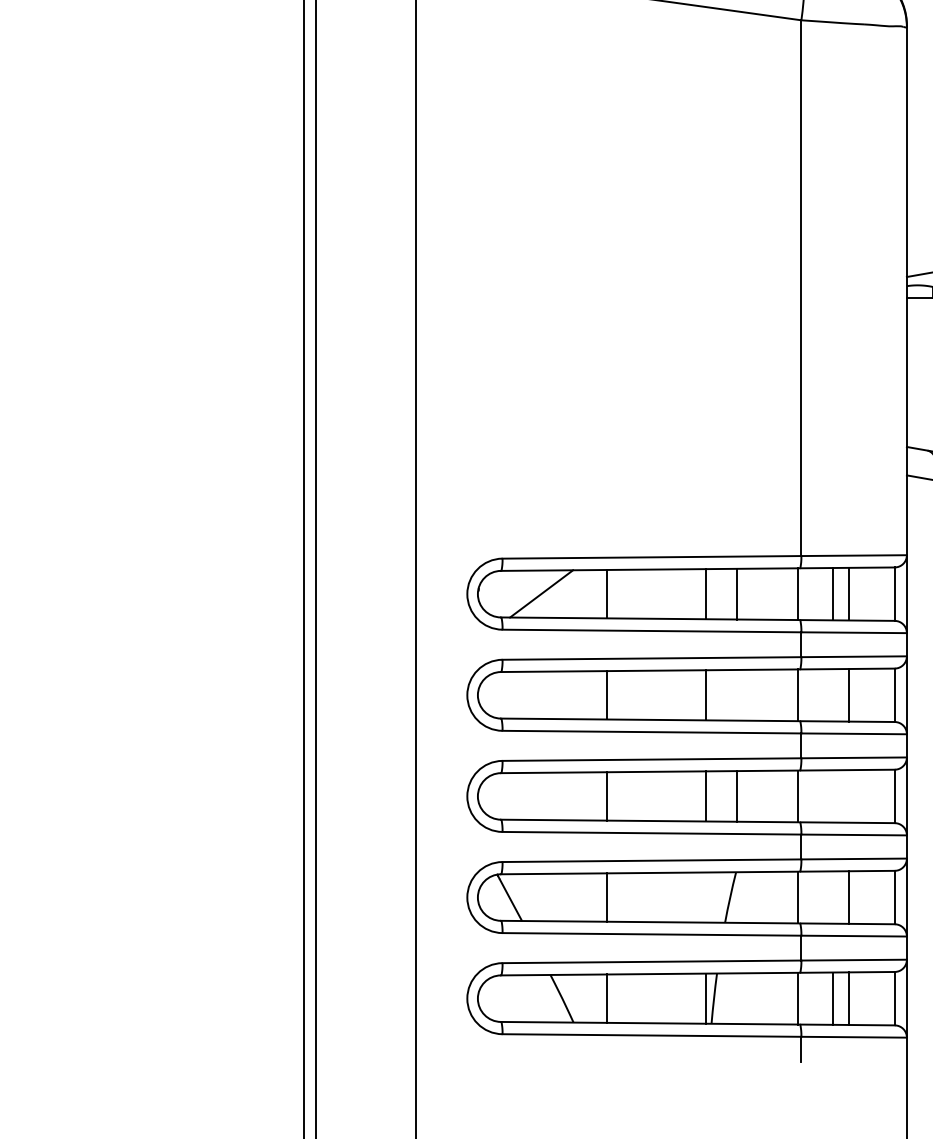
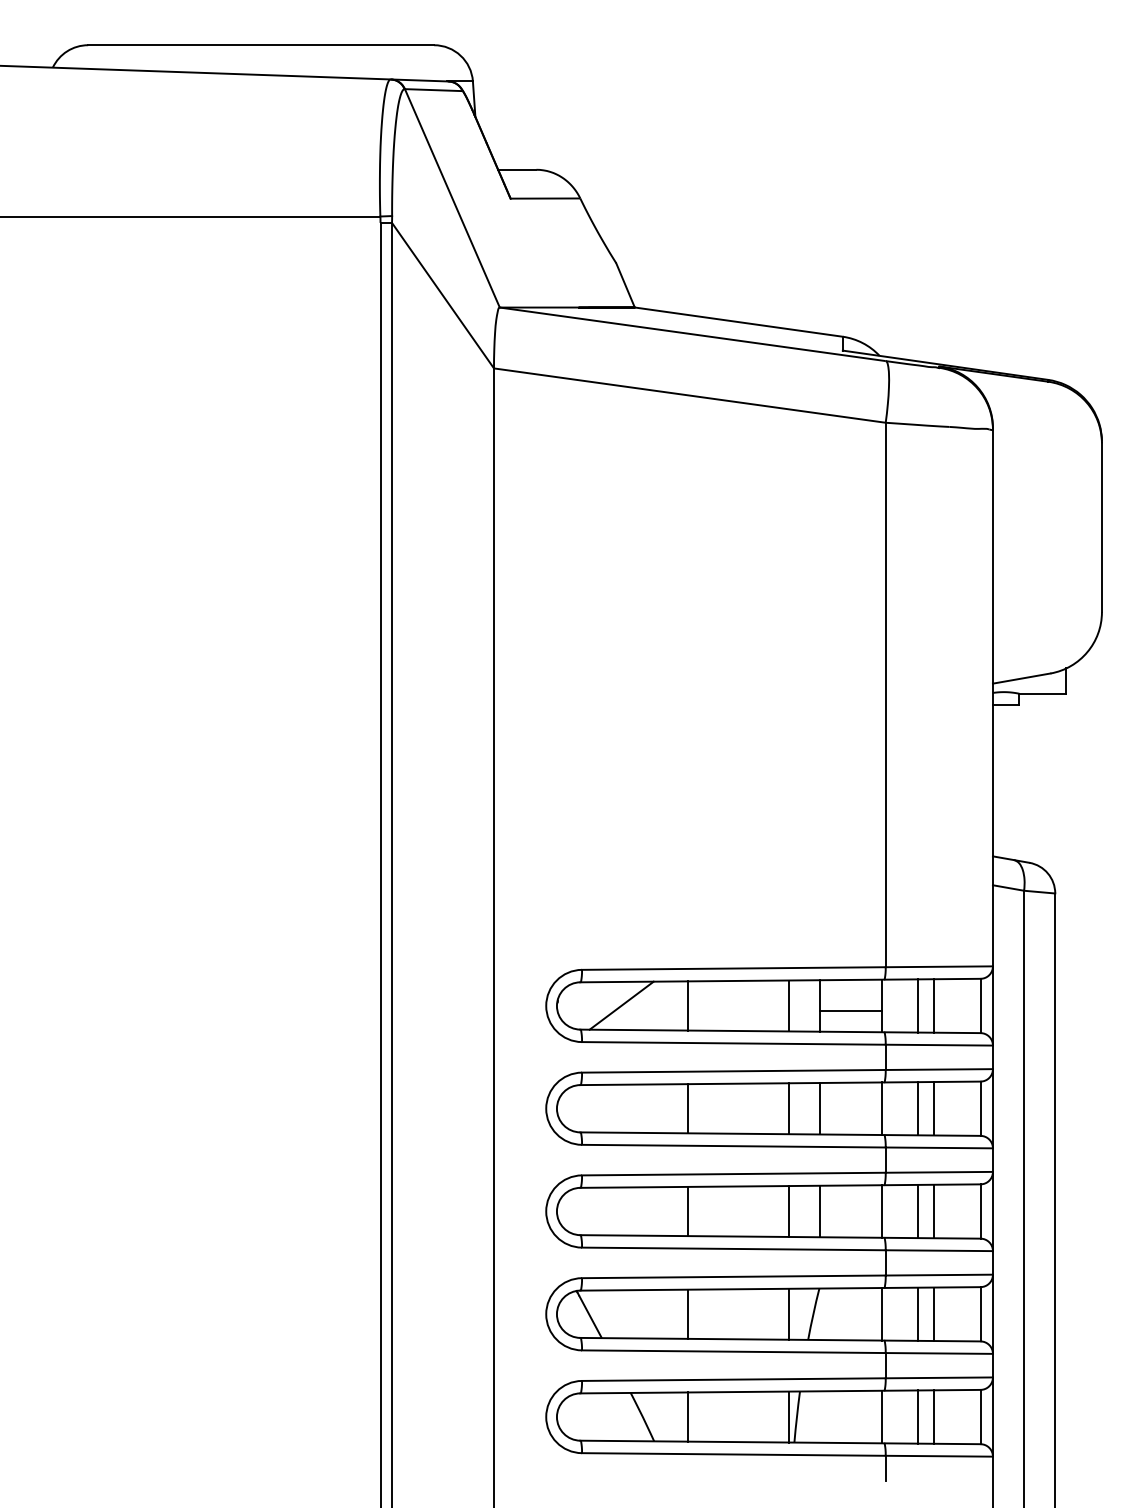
line: (767, 598) -> (851, 1010), added
line: (737, 695) -> (820, 1108), added
line: (833, 695) -> (918, 1108), added
line: (833, 796) -> (918, 1211), added
line: (848, 796) -> (933, 1211), added
line: (705, 896) -> (788, 1313), added
line: (833, 896) -> (918, 1313), added

